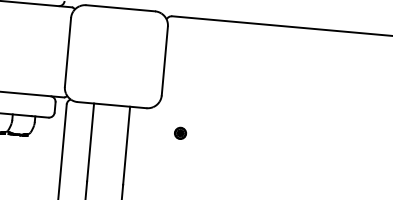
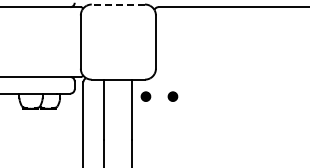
line: (120, 8) -> (118, 4), solid -> dashed
part: (145, 130) -> (145, 96), added

